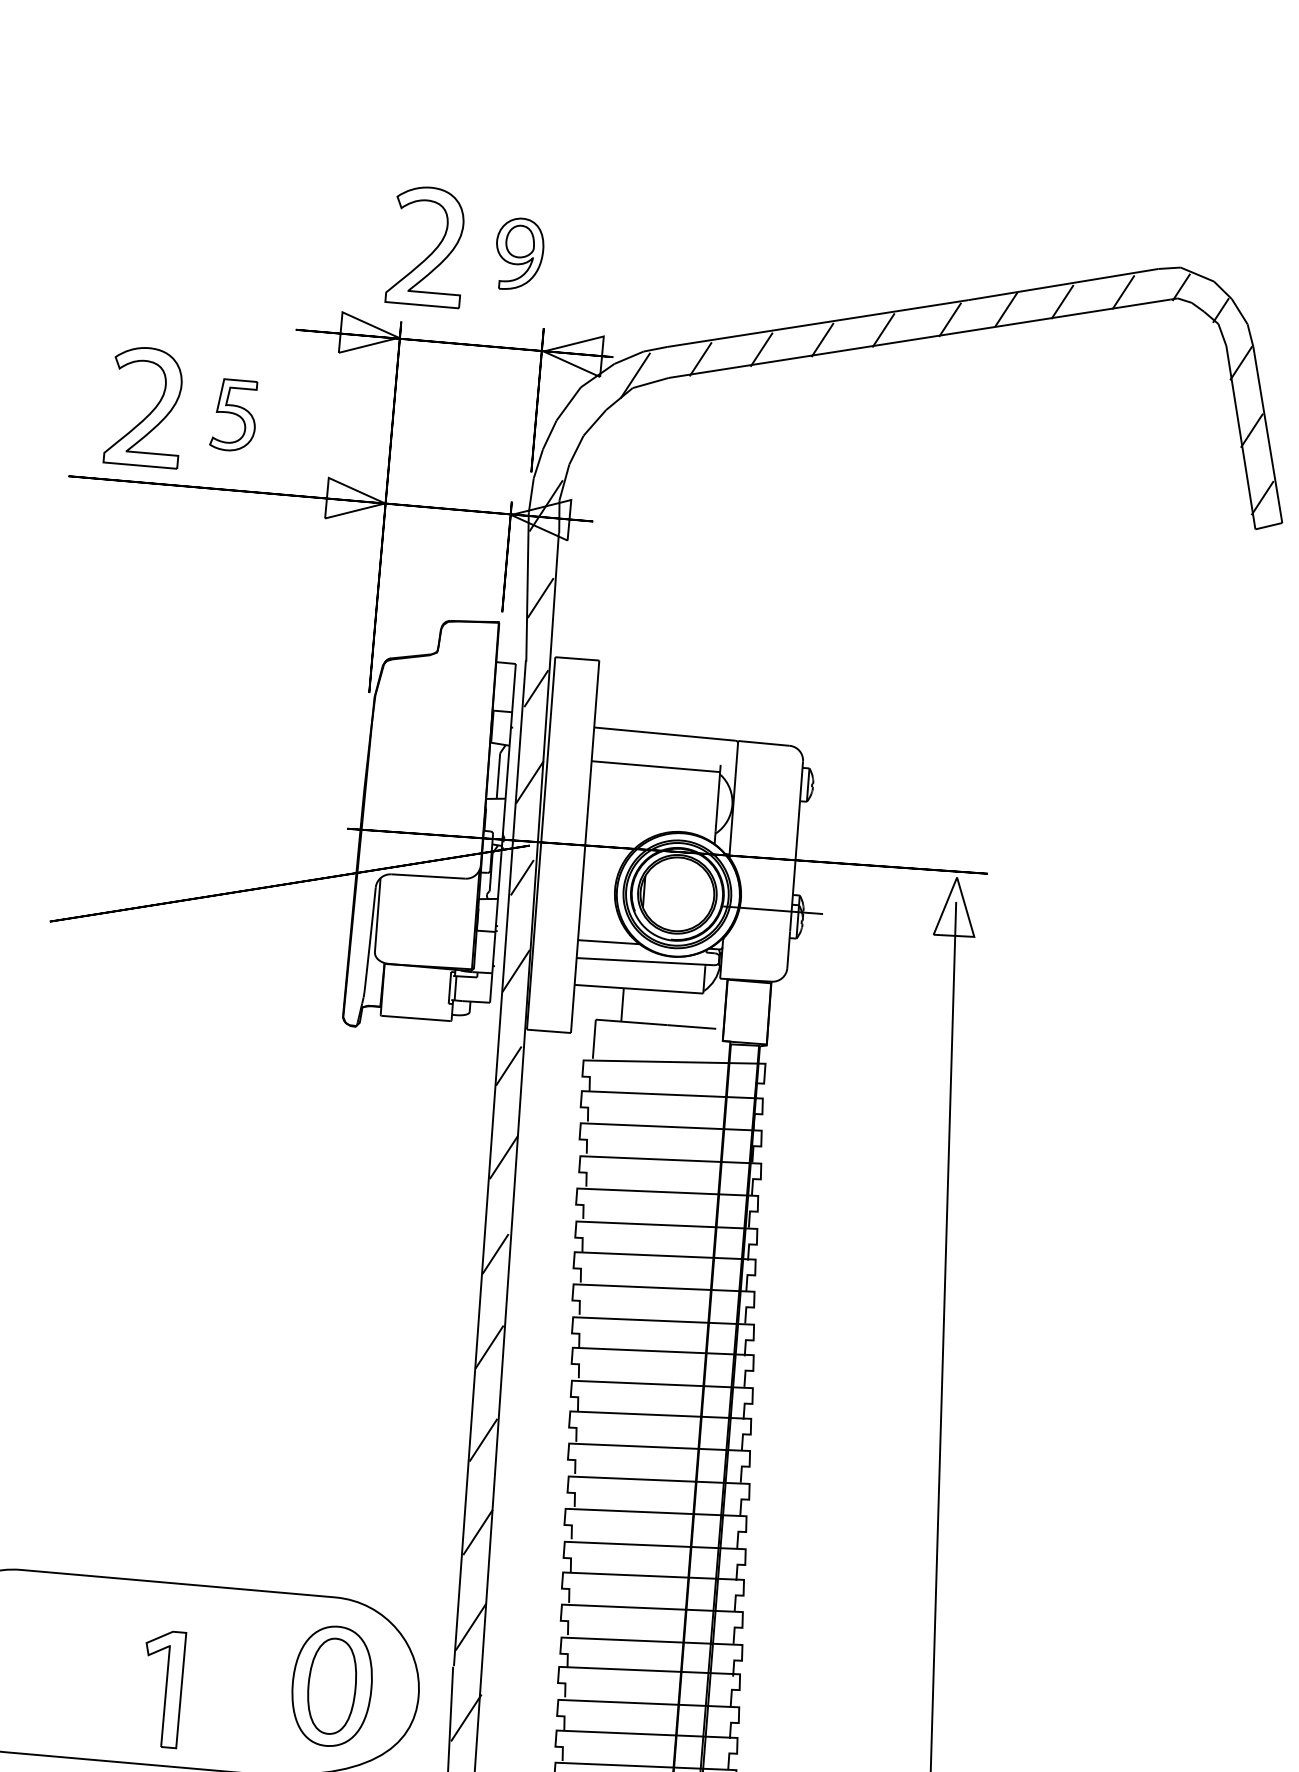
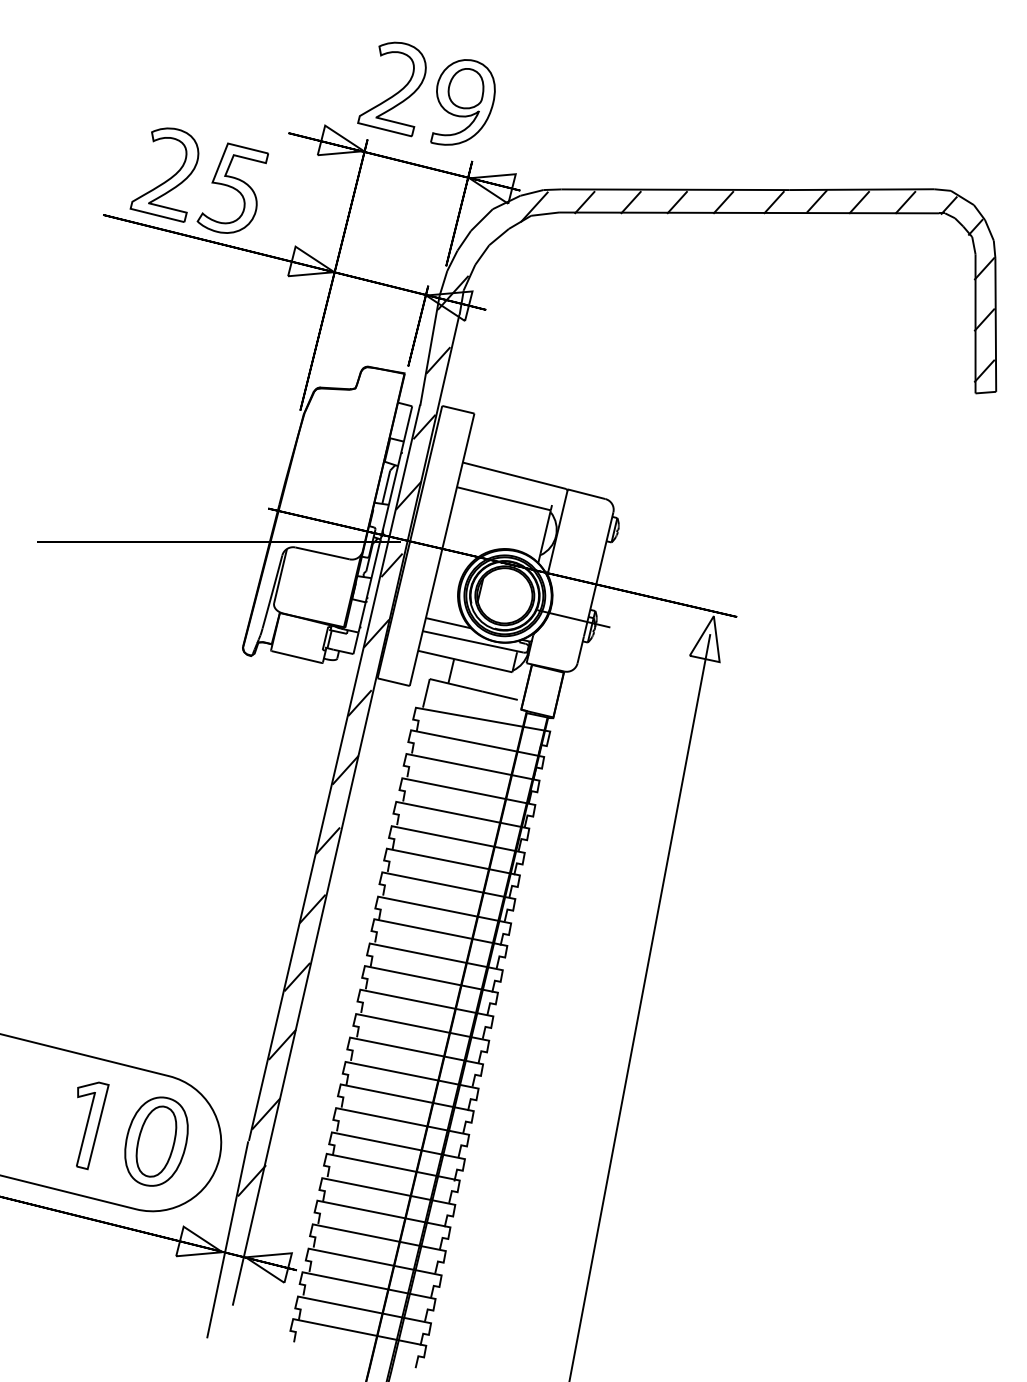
part: (518, 253) -> (462, 102), size x1.67
part: (233, 413) -> (232, 187), size x1.67
part: (173, 1689) -> (92, 1125), moved

